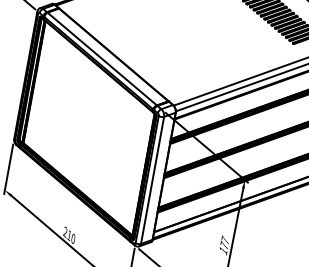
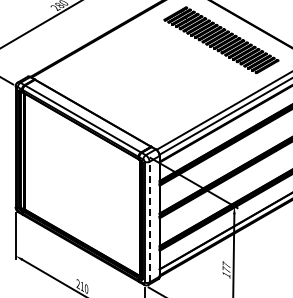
line: (152, 179) -> (149, 221), solid -> dashed

